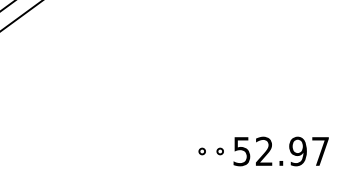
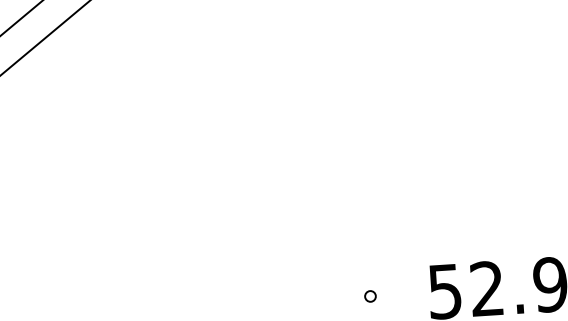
part: (219, 151) -> (402, 294), removed

